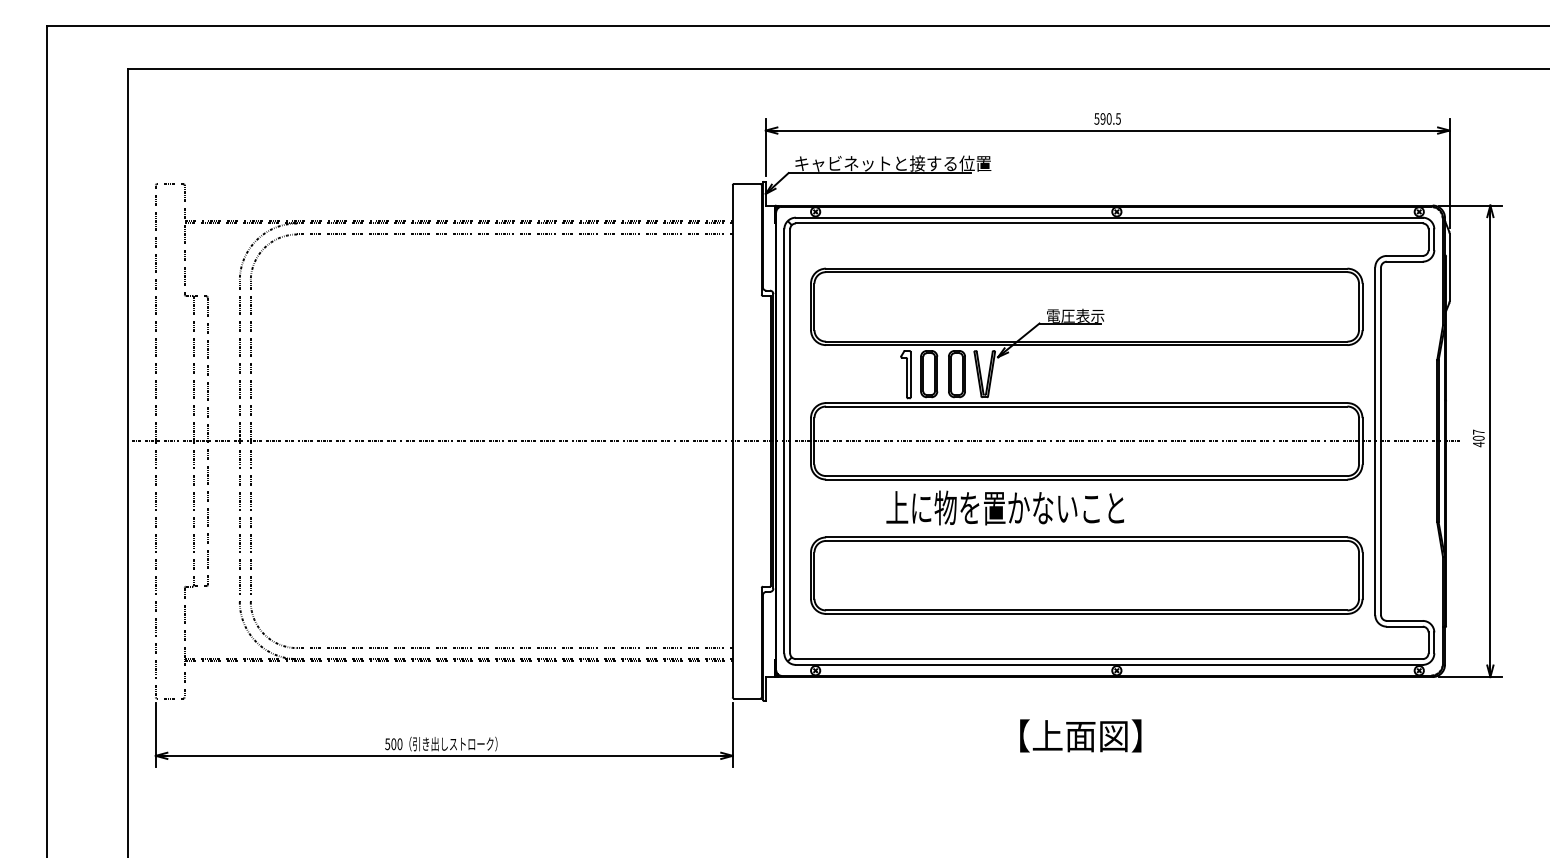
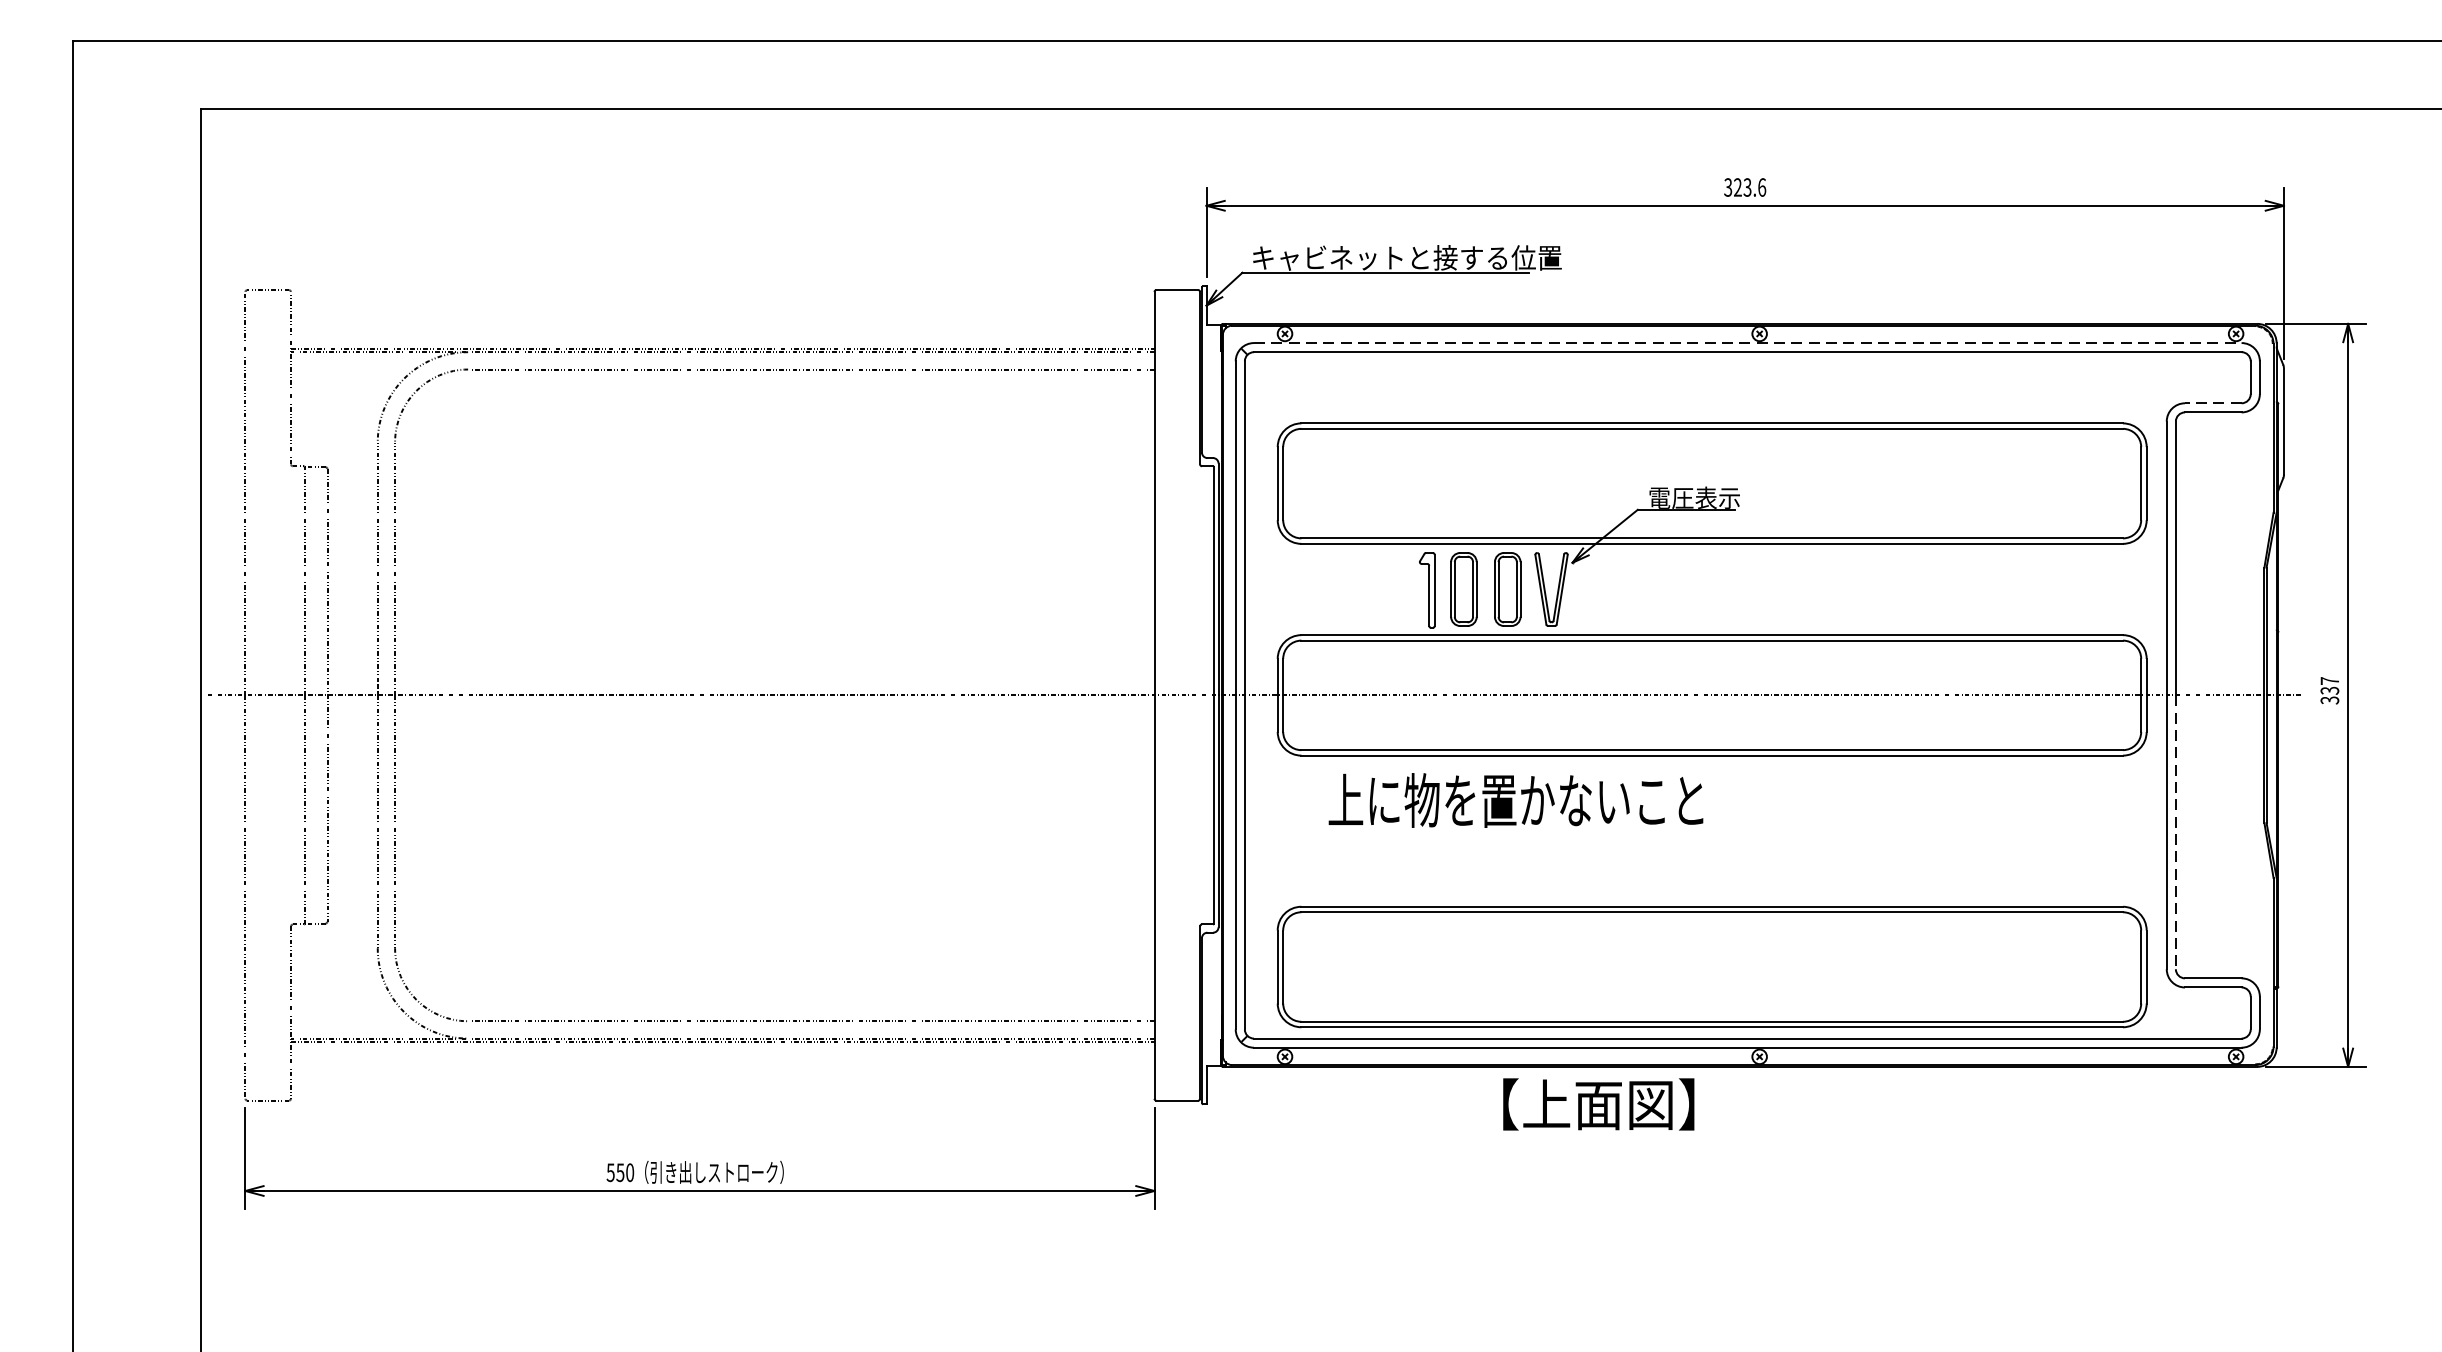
text: (1107, 118) -> (1744, 186), 590.5 -> 323.6
line: (1109, 217) -> (1748, 342), solid -> dashed
line: (1404, 255) -> (2212, 402), solid -> dashed
text: (1478, 441) -> (2329, 695), 407 -> 337
text: (1004, 507) -> (1514, 799), moved
line: (1381, 528) -> (2176, 832), solid -> dashed
part: (1086, 575) -> (1711, 966), moved
text: (1080, 735) -> (1598, 1103), moved
text: (393, 743) -> (619, 1171), 500 -> 550

